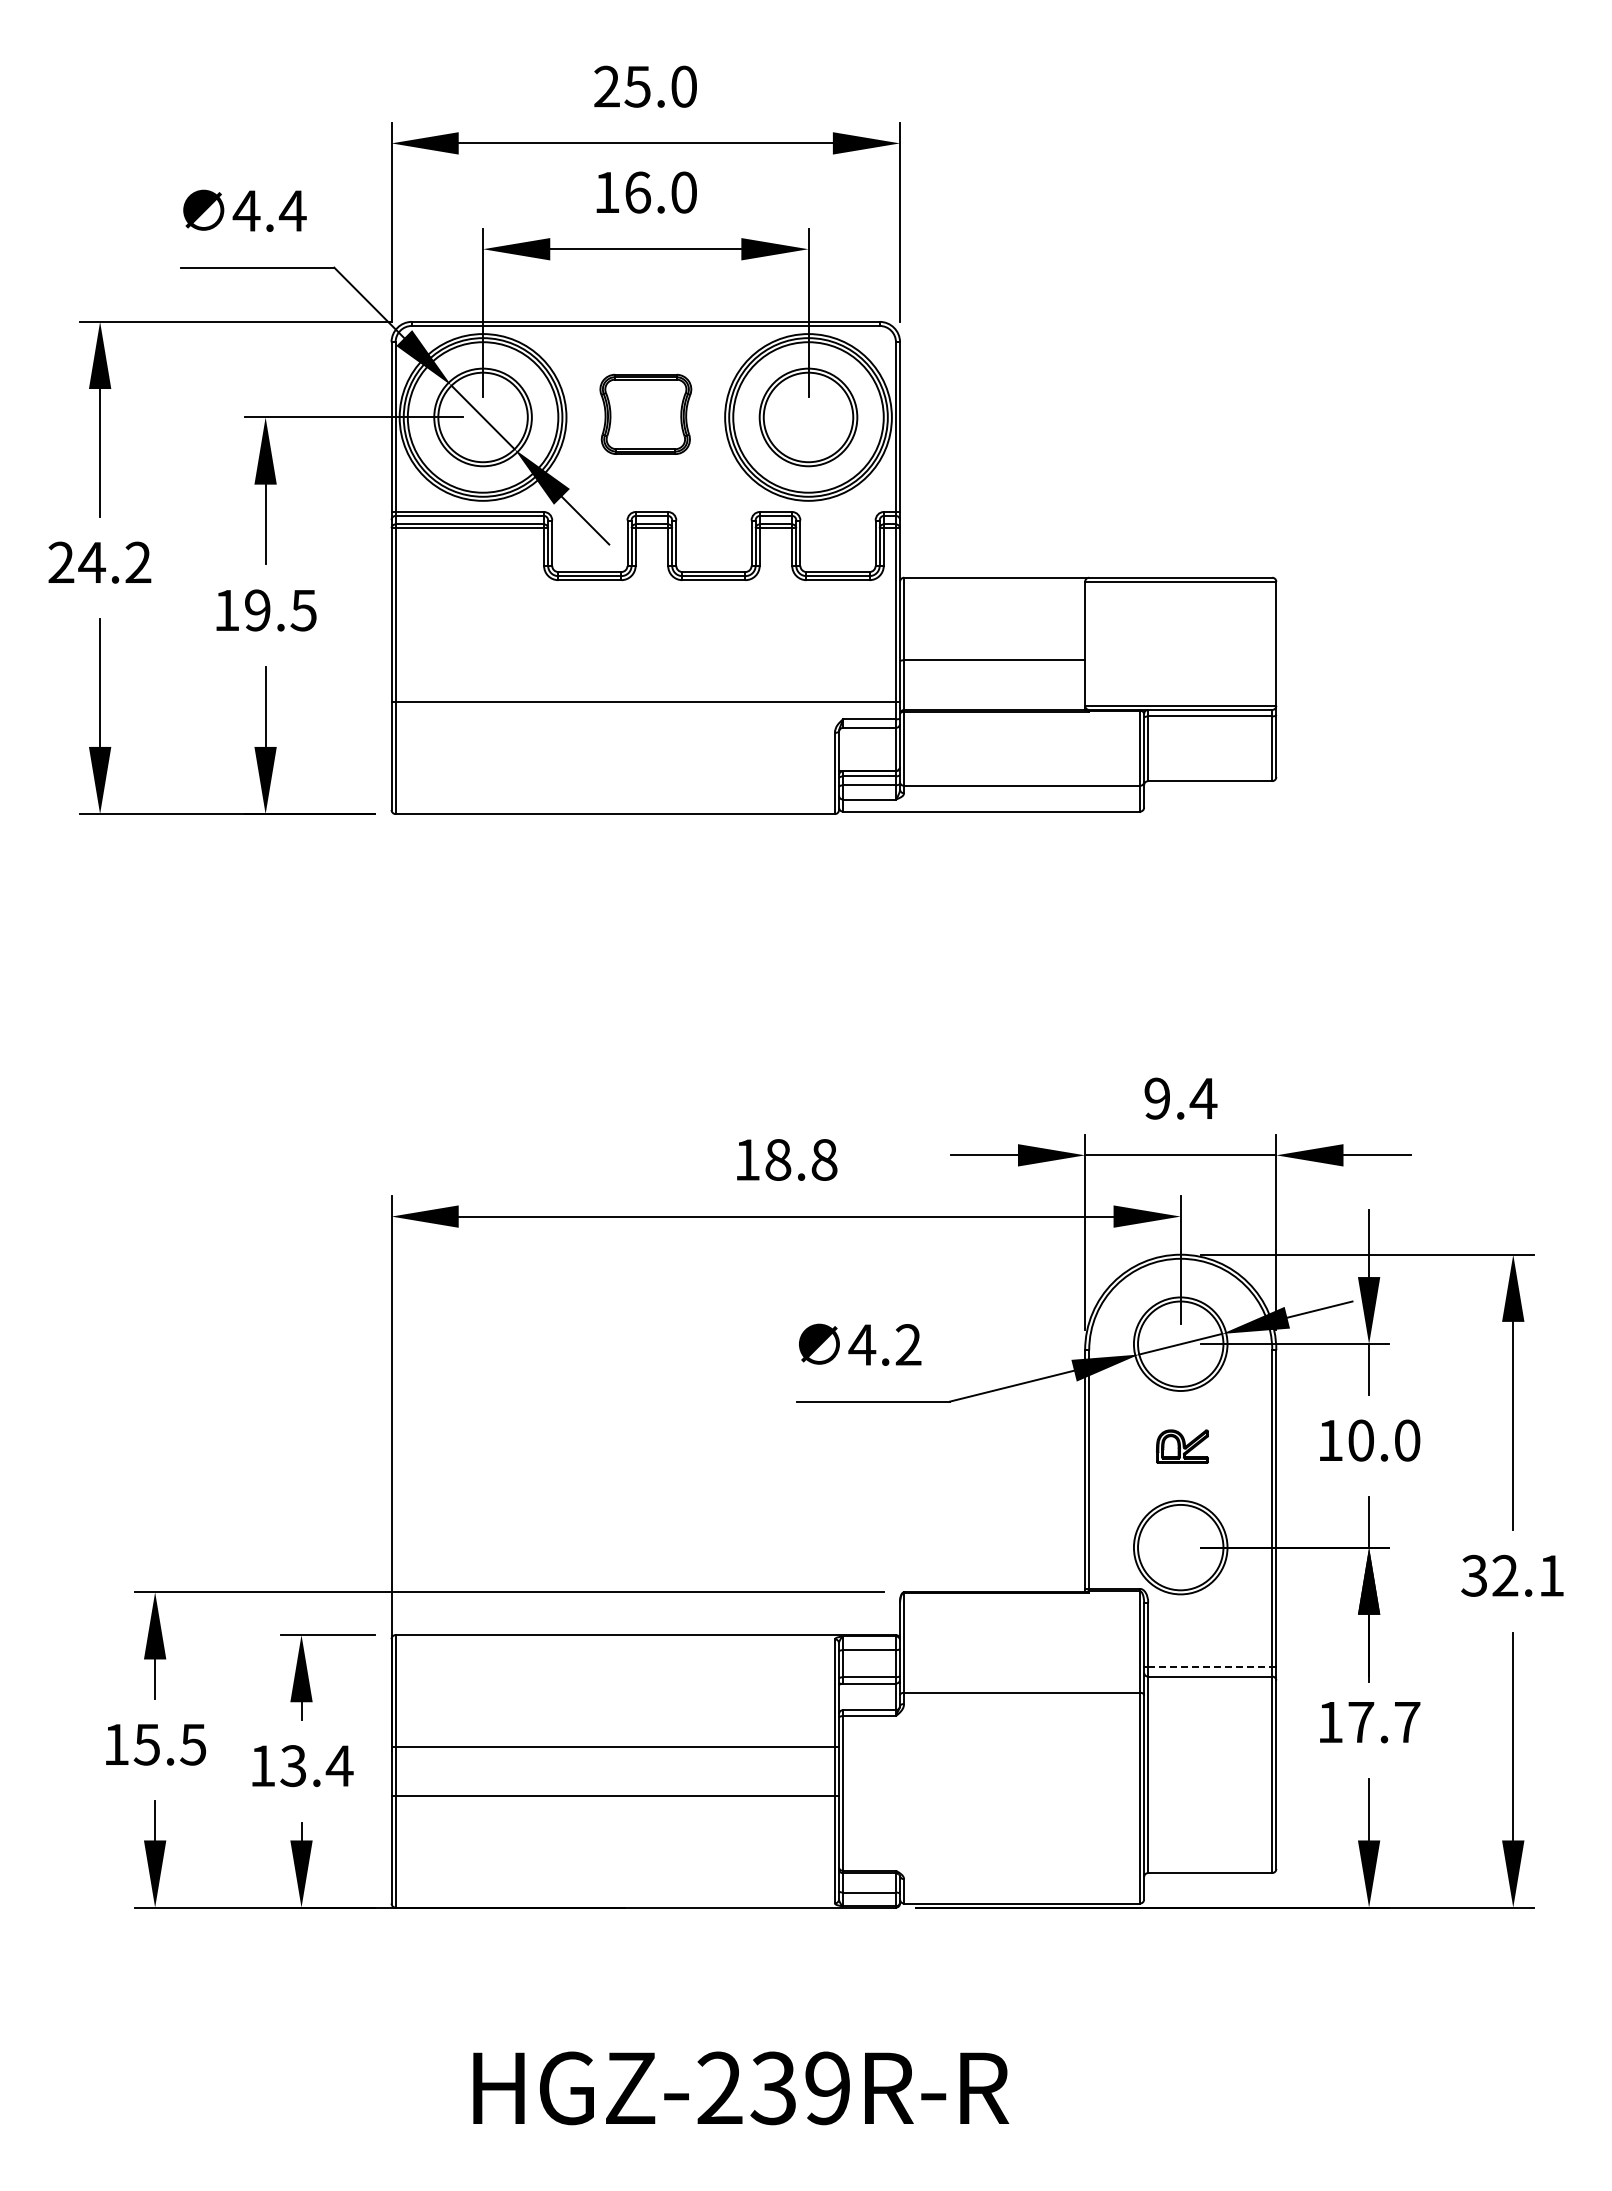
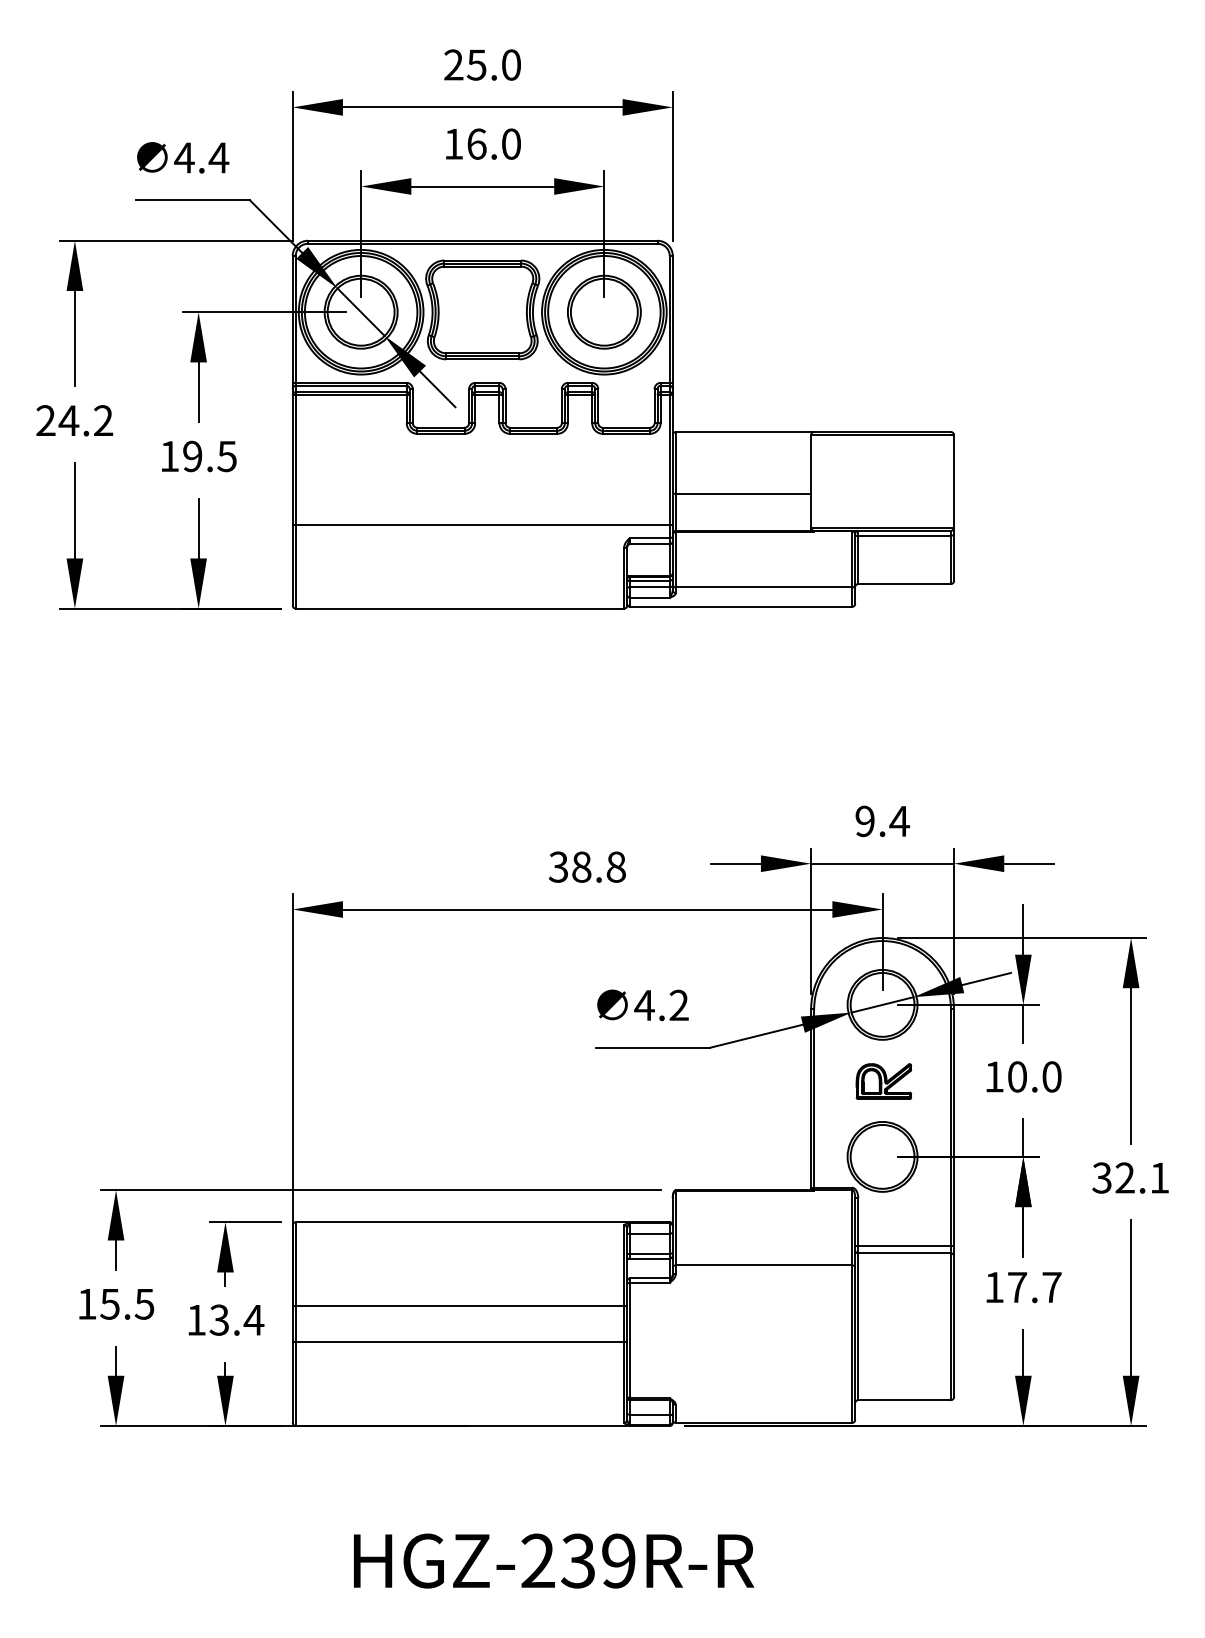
part: (645, 414) -> (482, 310), size x1.67
text: (746, 1159) -> (558, 866), 18.8 -> 38.8
part: (1182, 1446) -> (883, 1081), size x1.43
line: (1210, 1667) -> (904, 1246), dashed -> solid

